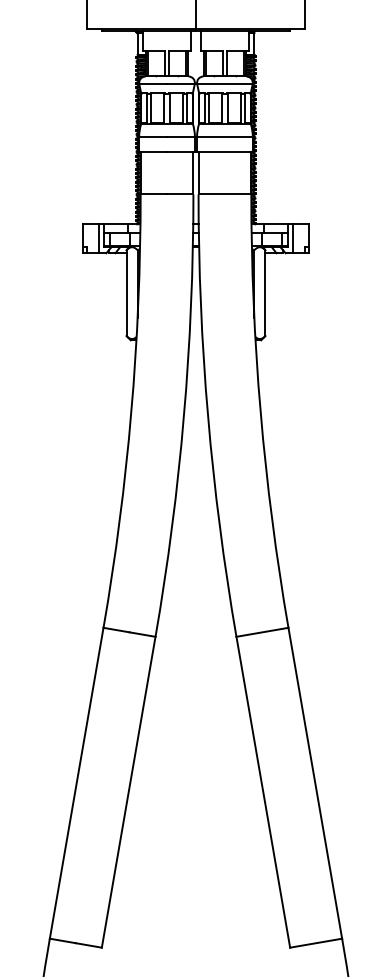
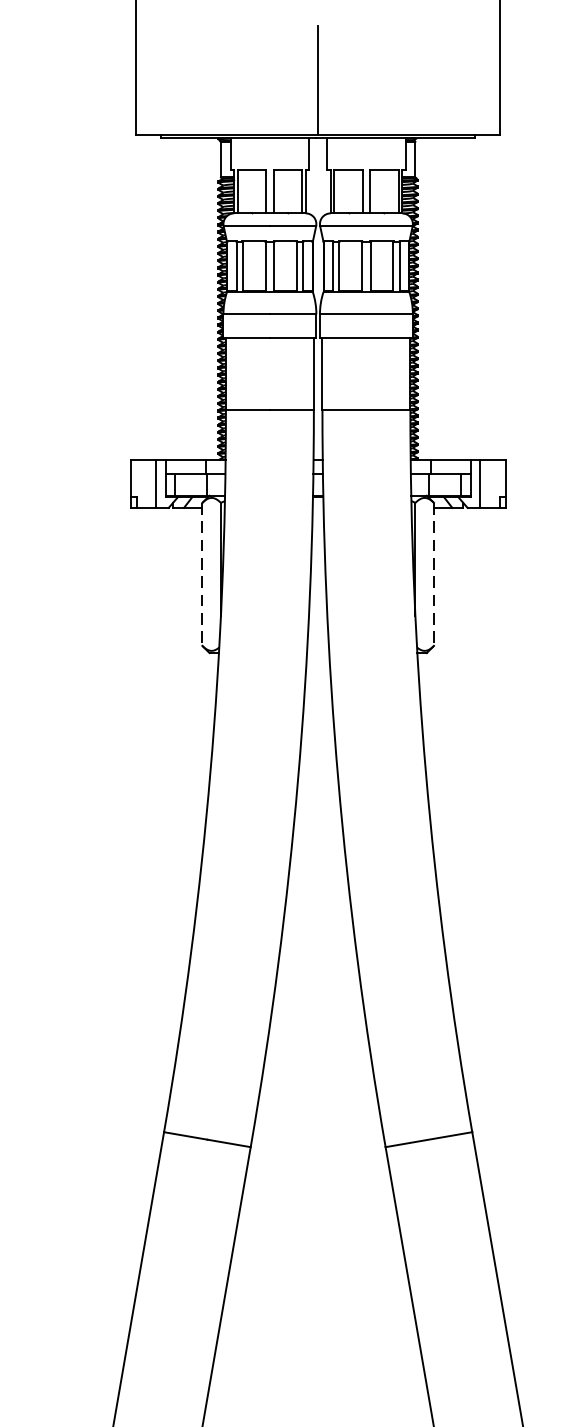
line: (126, 293) -> (202, 575), solid -> dashed
line: (265, 293) -> (434, 575), solid -> dashed

